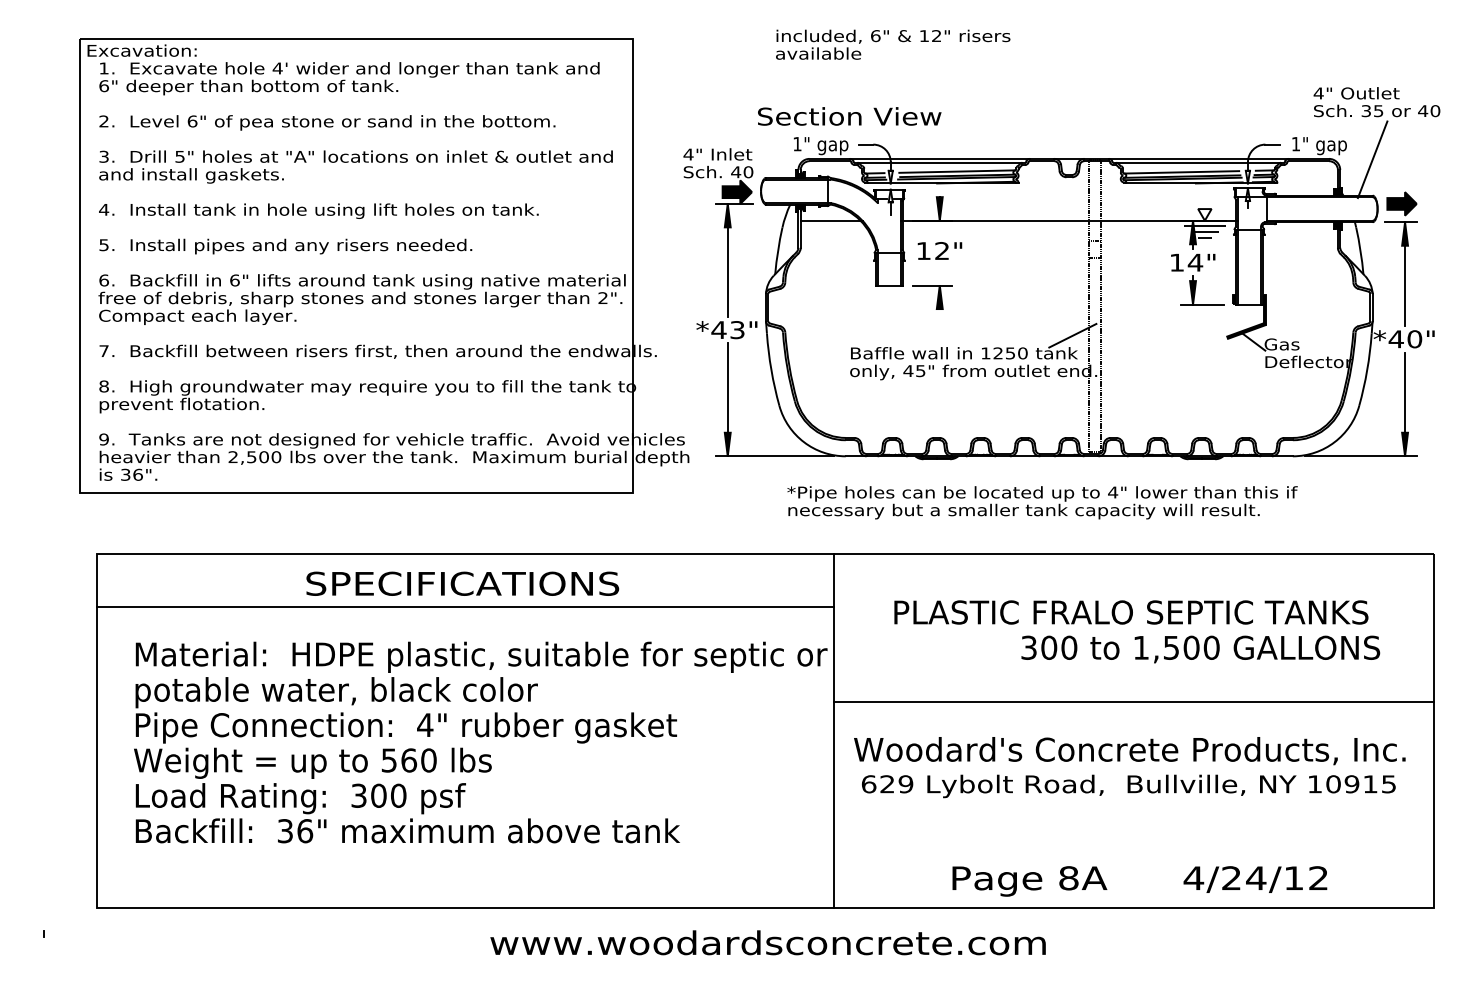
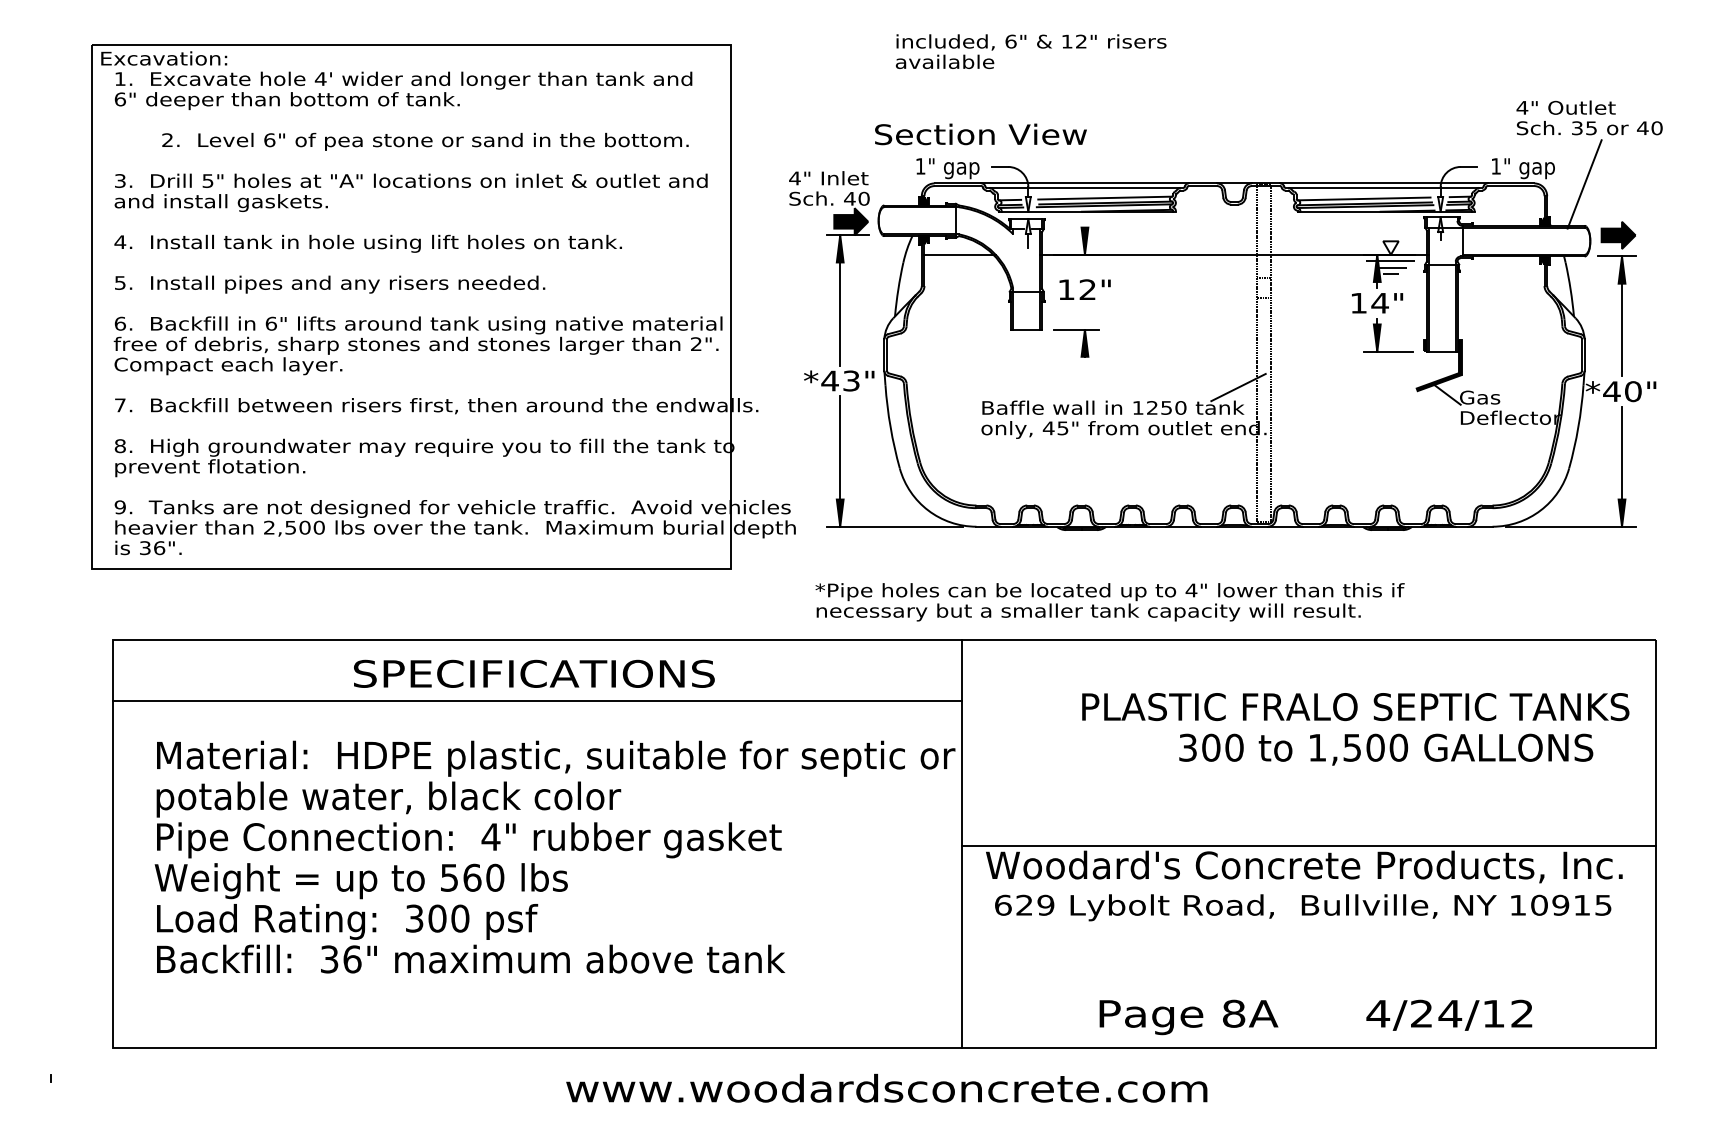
text: (327, 122) -> (425, 141), moved
text: (1042, 502) -> (1110, 601), moved
text: (1131, 612) -> (1355, 707), moved
line: (1133, 701) -> (1308, 845), moved

